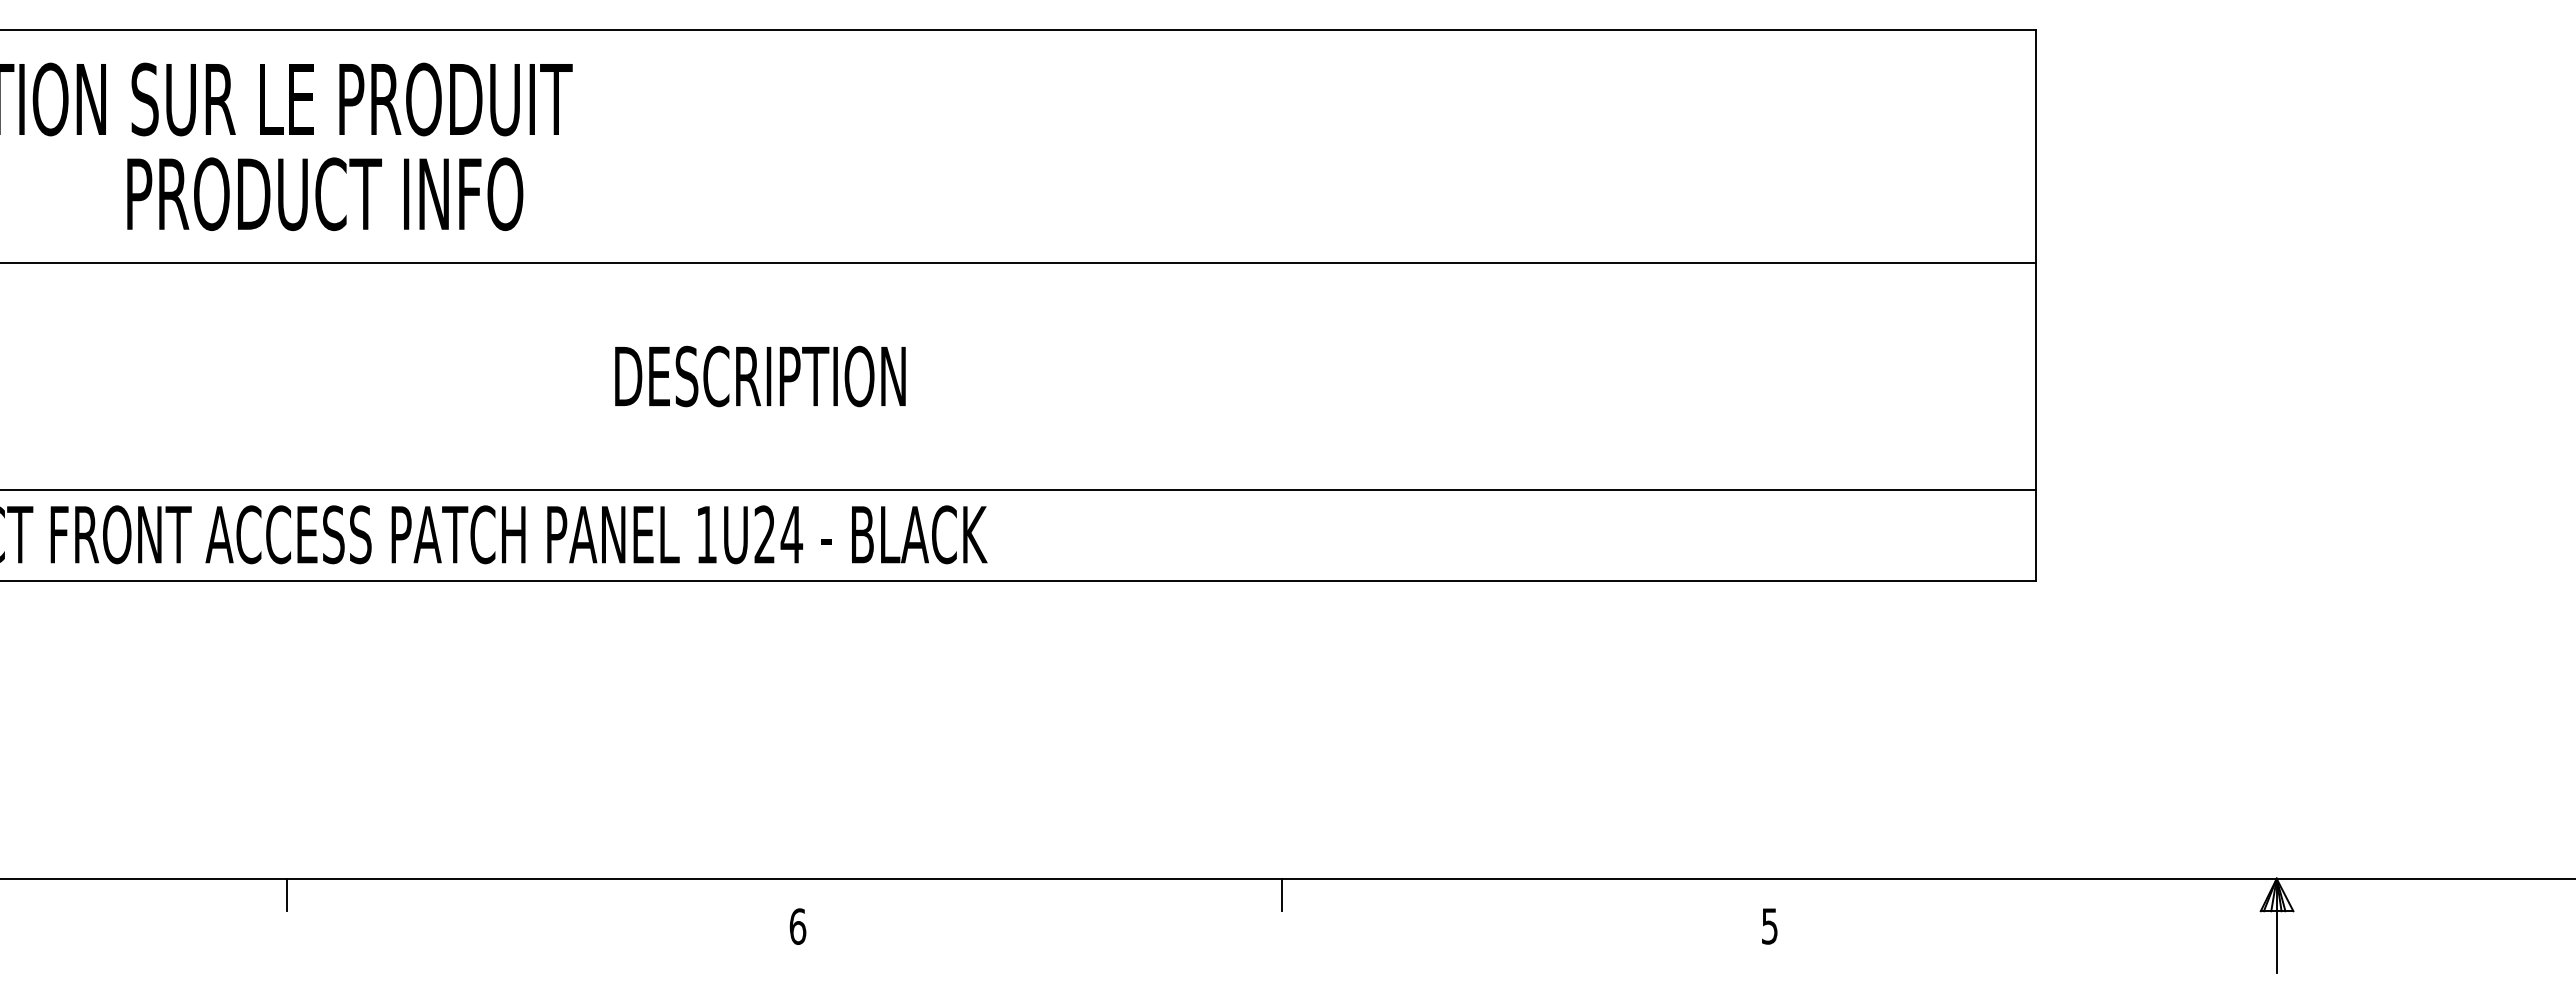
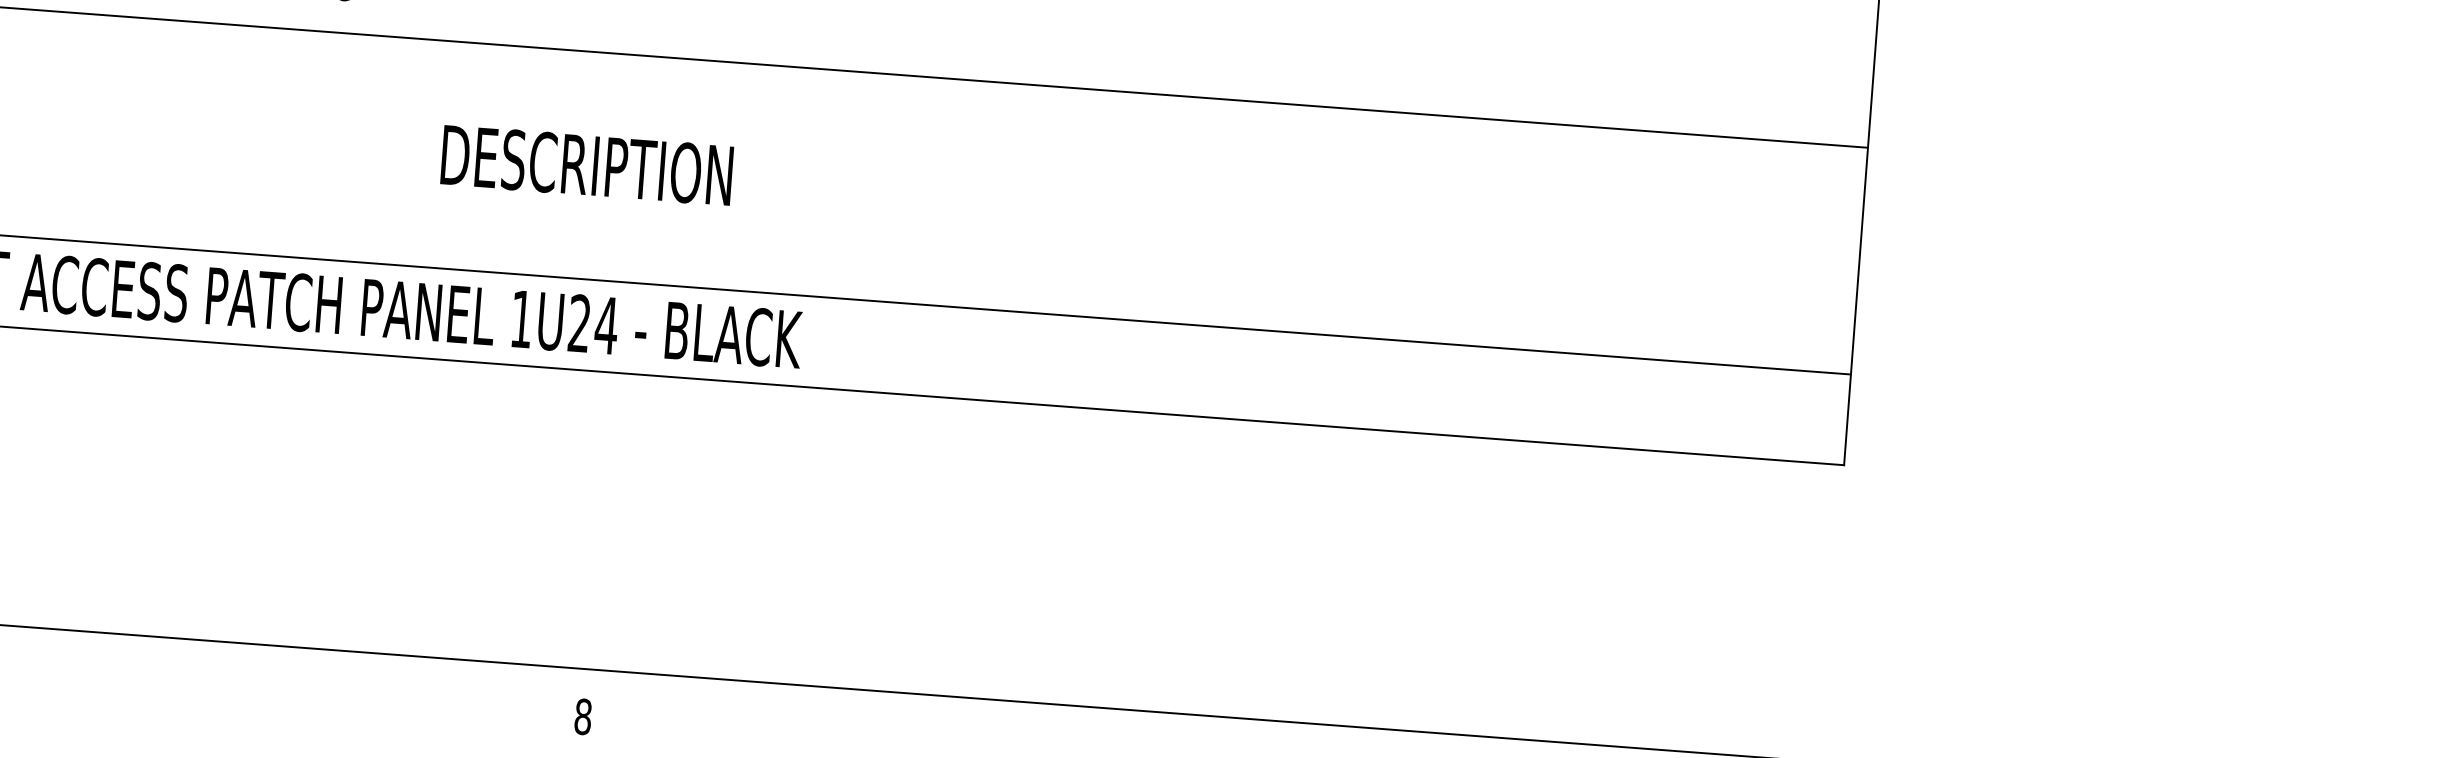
line: (287, 894) -> (76, 646), removed
line: (1281, 894) -> (1067, 721), removed
text: (797, 926) -> (582, 716), 6 -> 8

